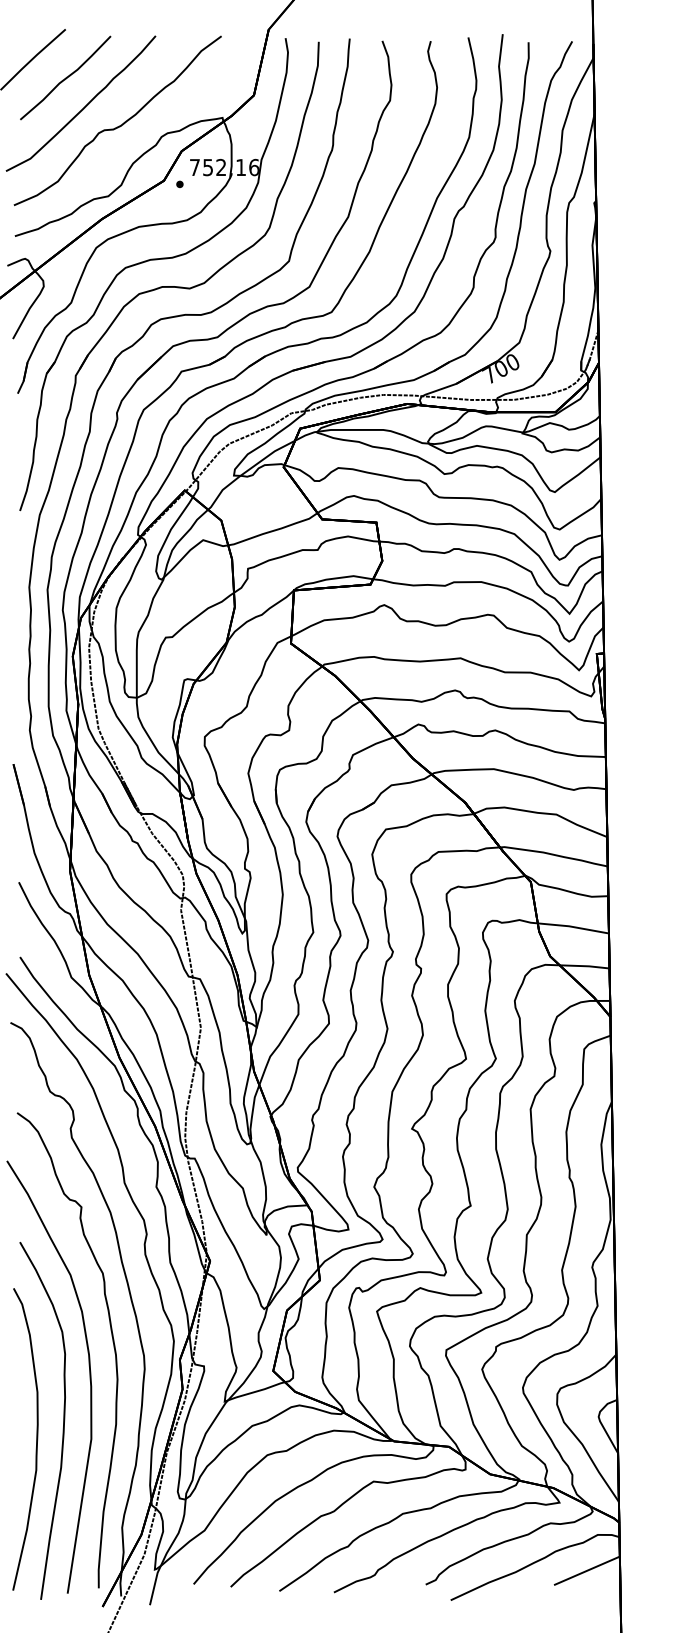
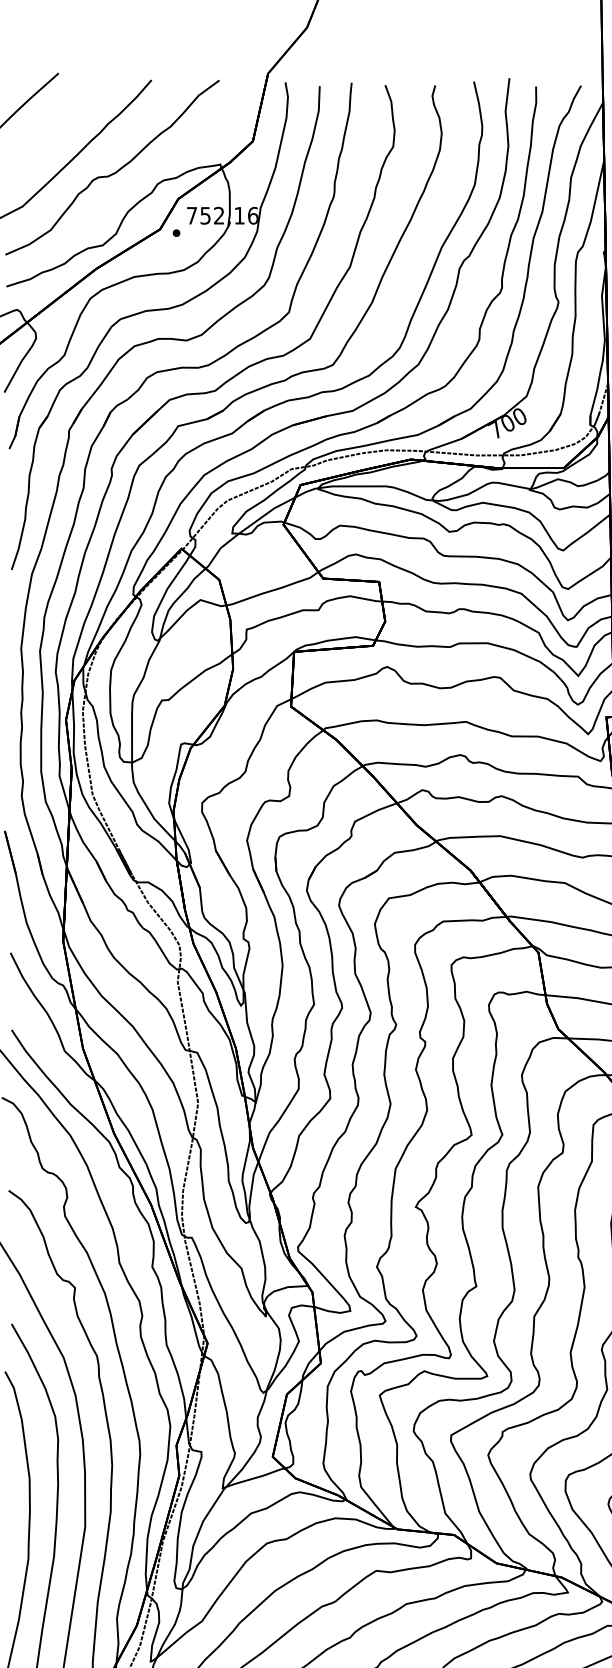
curve: (65, 77) -> (58, 122), removed

